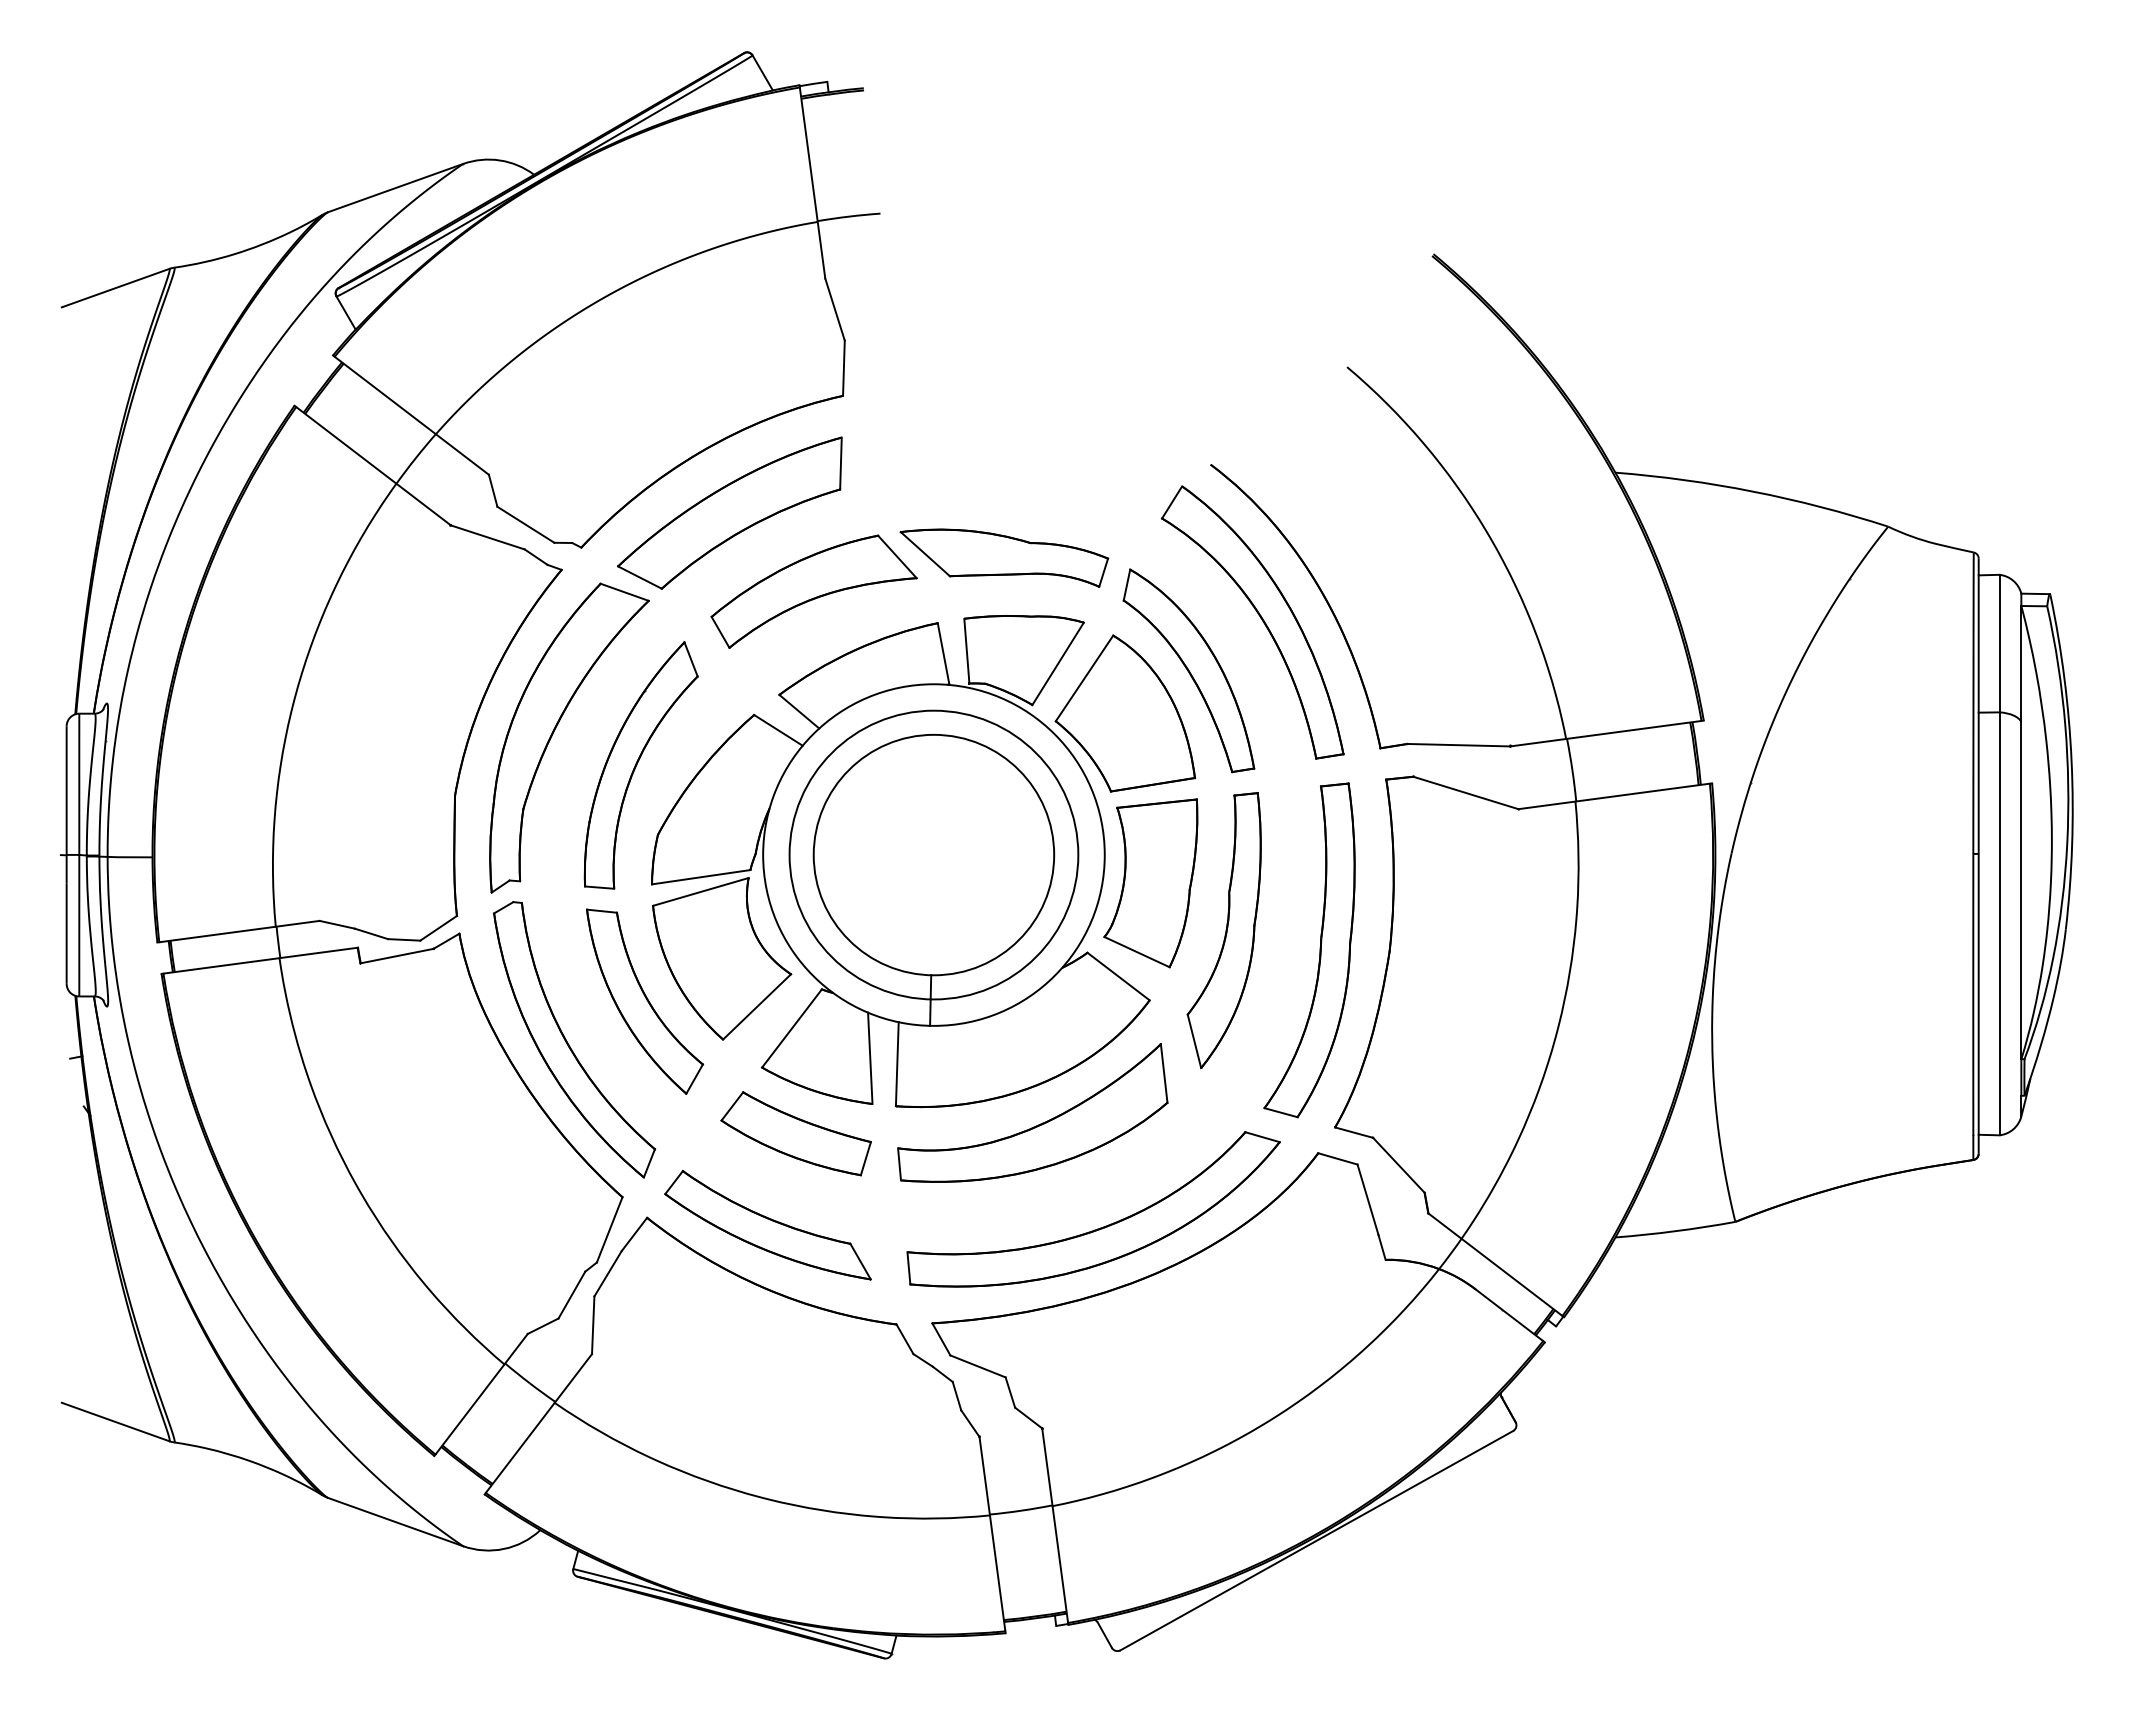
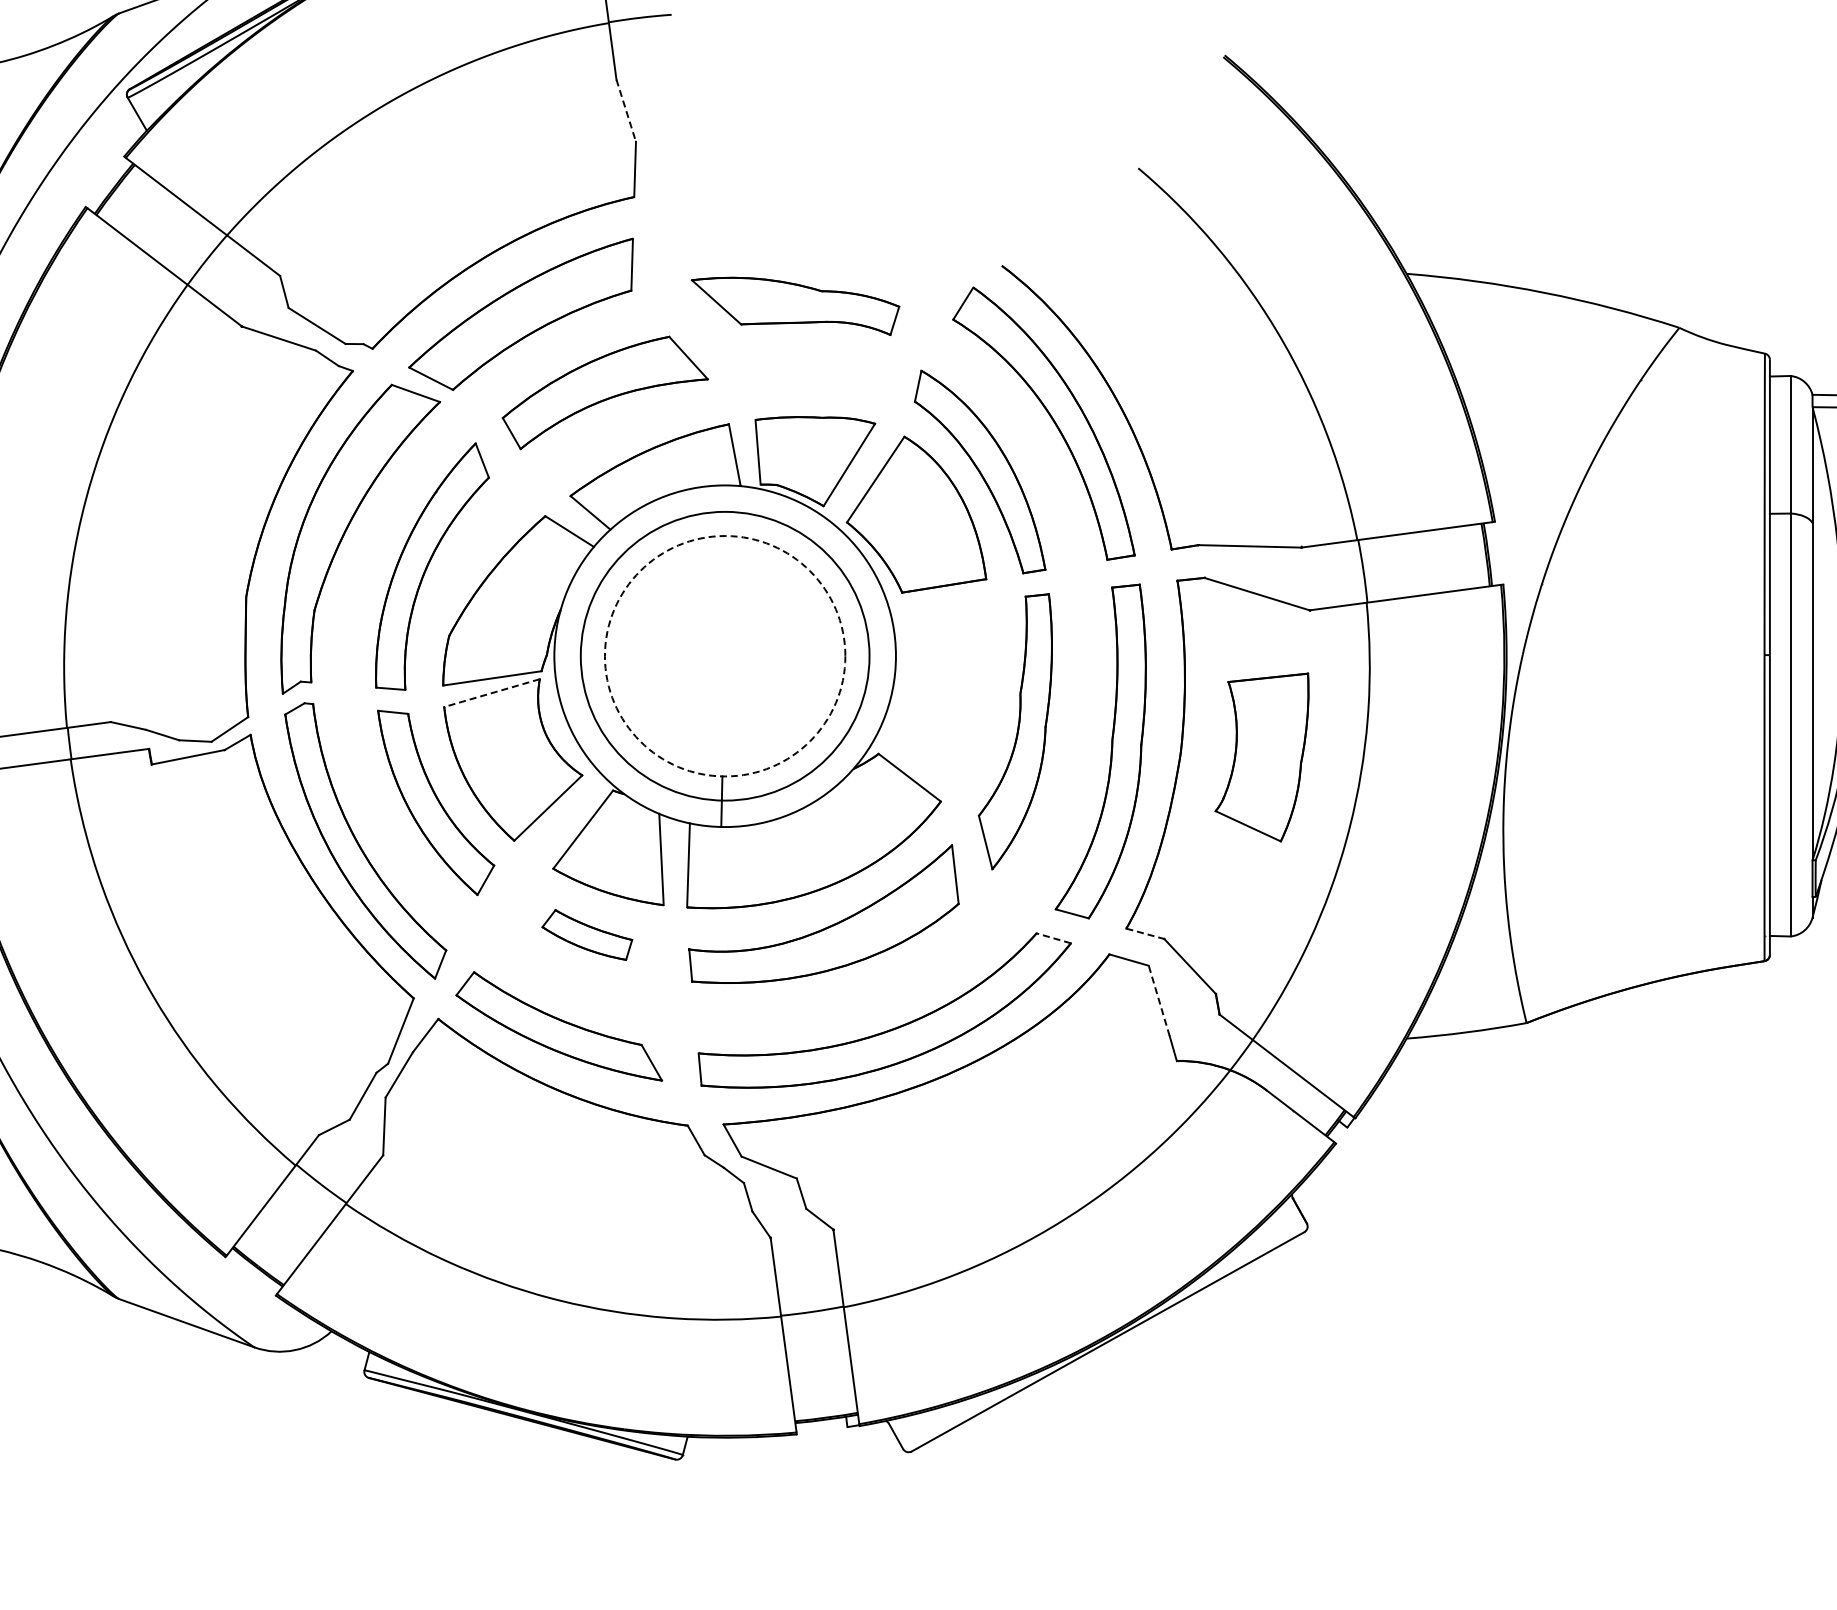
line: (835, 309) -> (626, 110), solid -> dashed
part: (1004, 557) -> (795, 305), moved
circle: (933, 854) -> (724, 655), solid -> dashed
part: (1150, 883) -> (1261, 757), moved
line: (700, 891) -> (491, 692), solid -> dashed
line: (1354, 1132) -> (1145, 933), solid -> dashed
part: (795, 1133) -> (586, 934), size x0.6
line: (1262, 1137) -> (1053, 938), solid -> dashed
line: (1368, 1199) -> (1159, 1000), solid -> dashed

